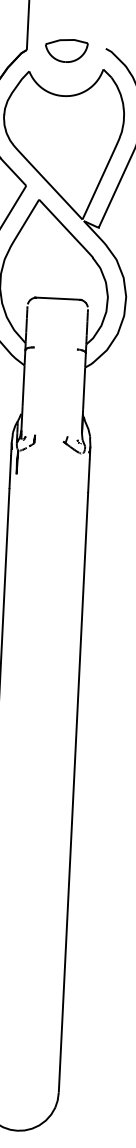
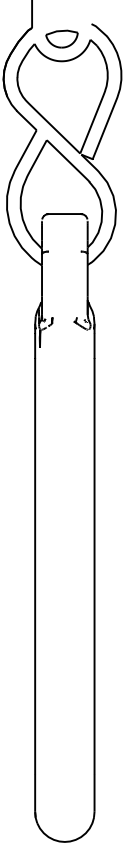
part: (65, 49) -> (61, 38), moved

